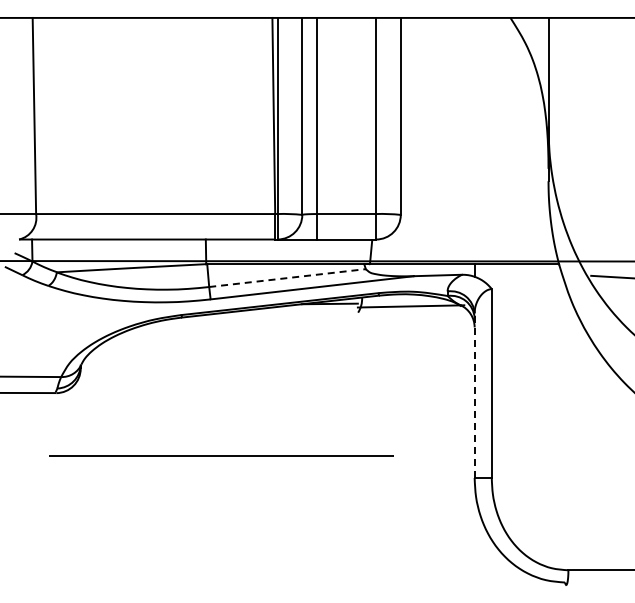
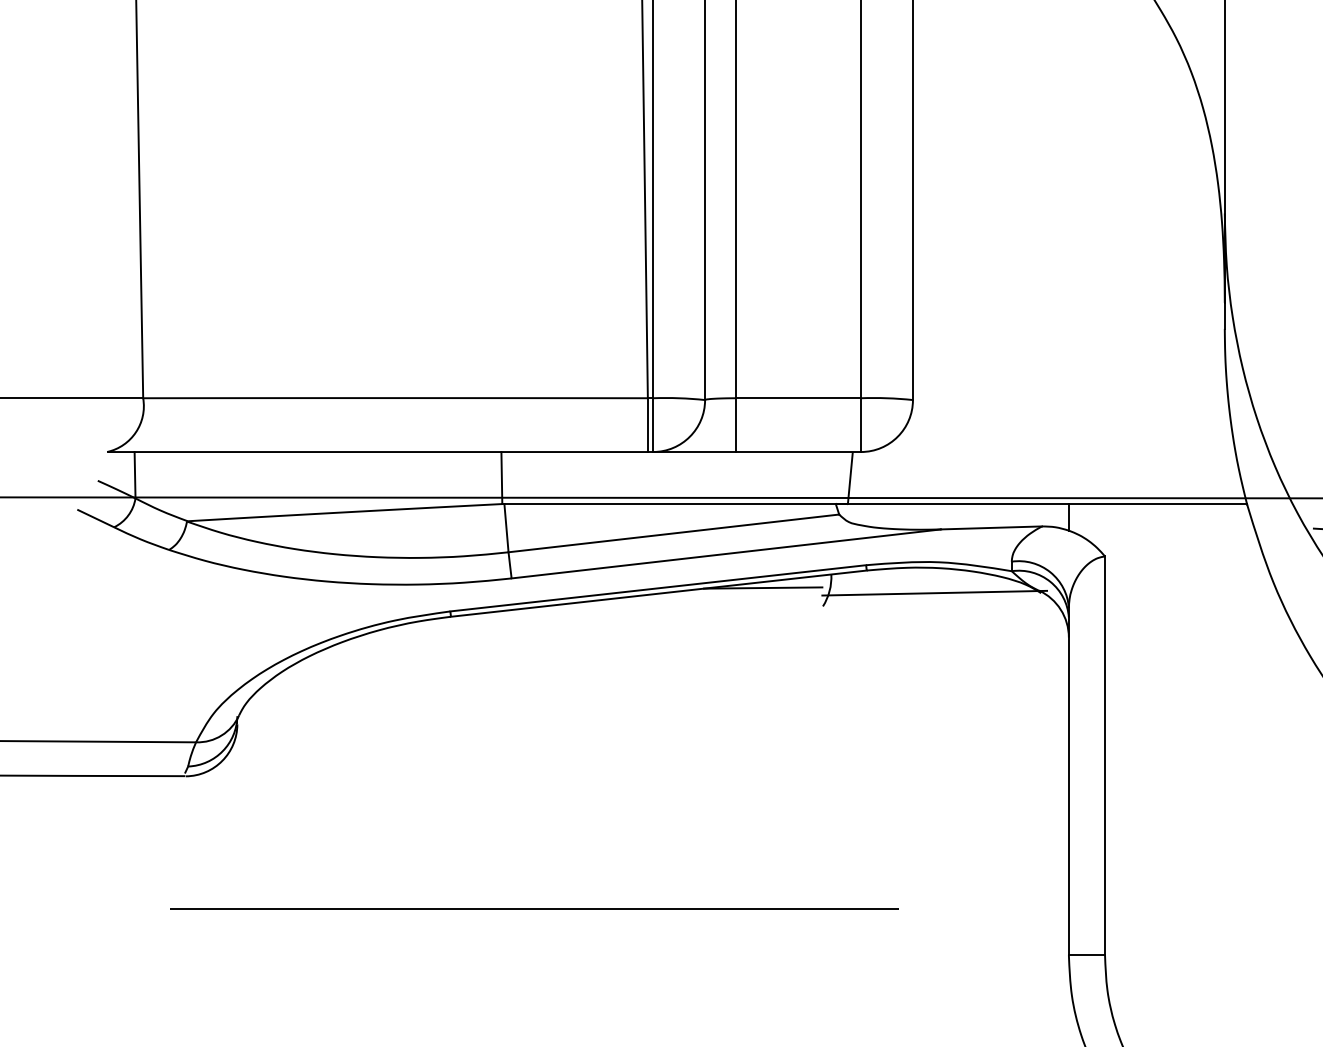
line: (287, 278) -> (673, 534), dashed -> solid
line: (474, 395) -> (1068, 781), dashed -> solid

